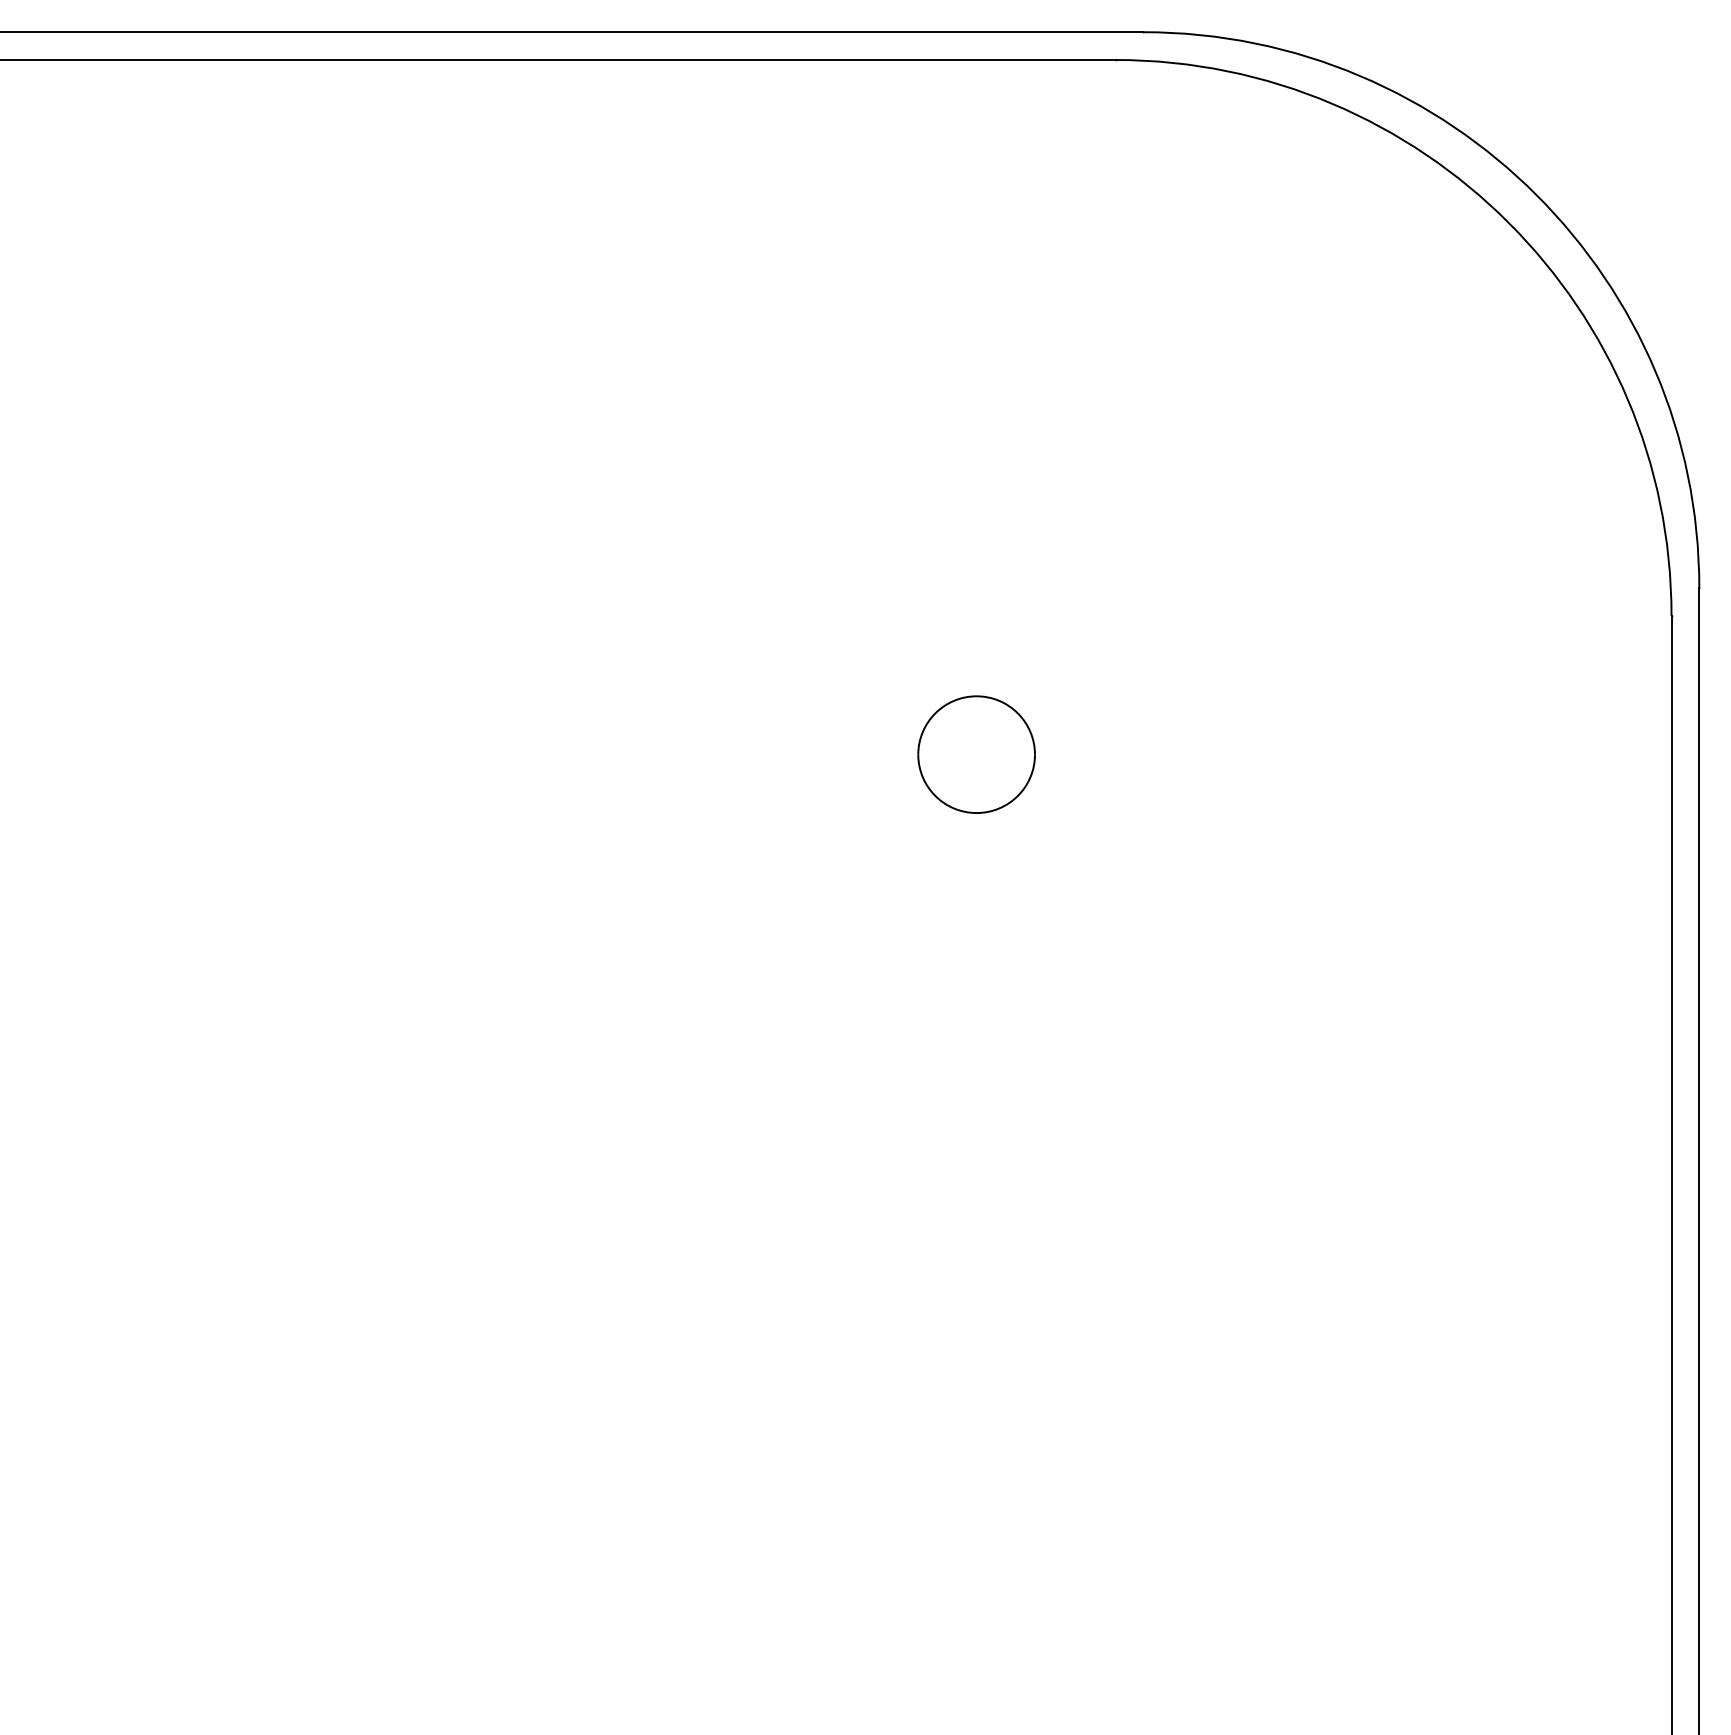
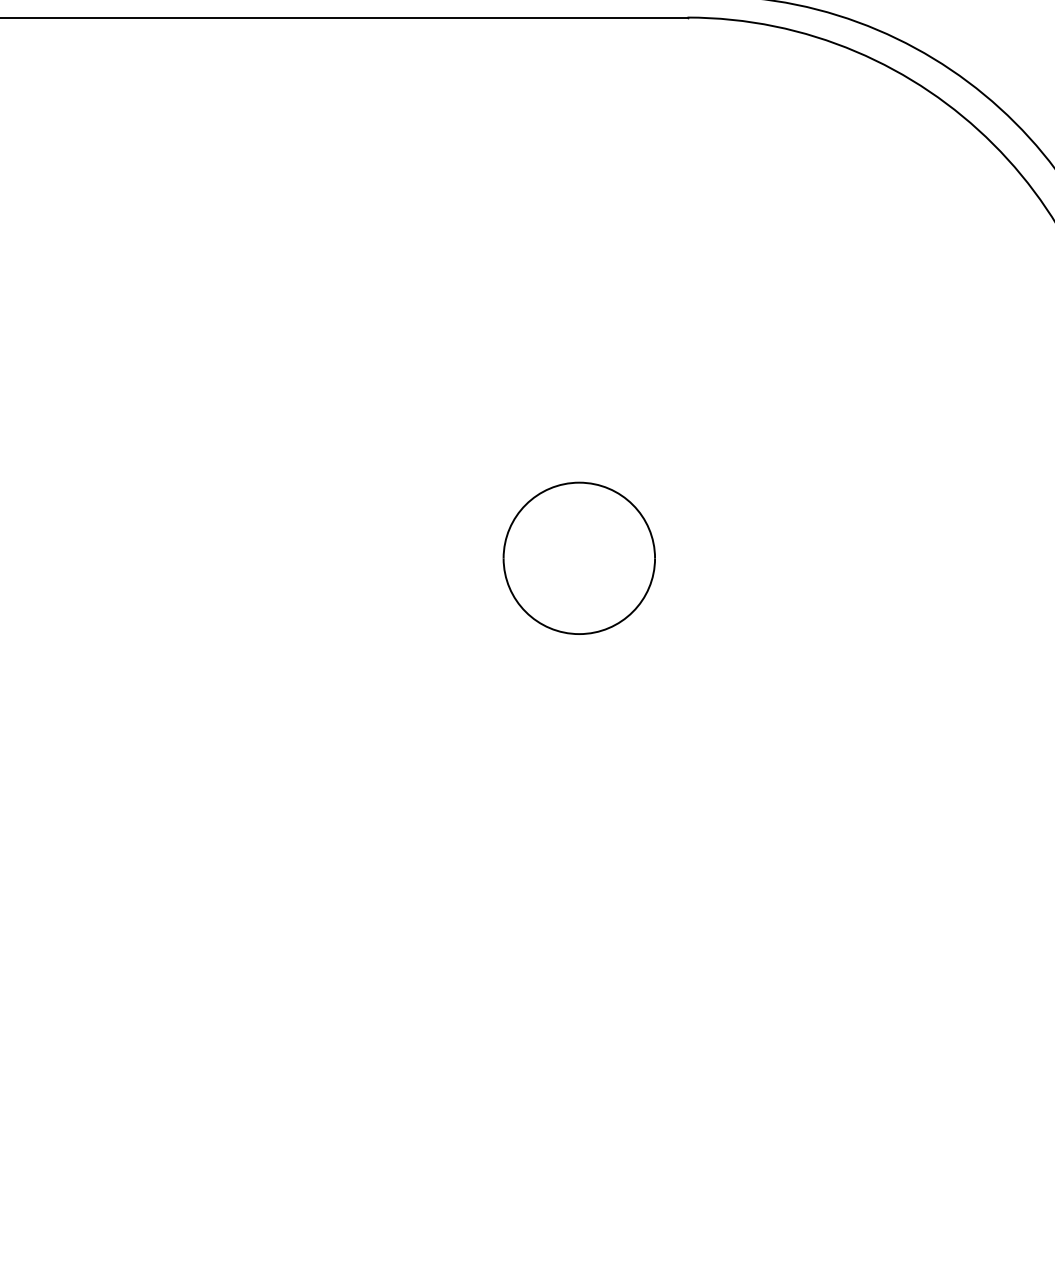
part: (976, 754) -> (579, 558), size x1.67

